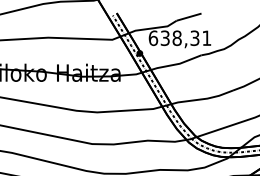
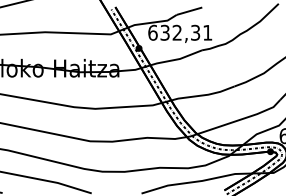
text: (177, 37) -> (177, 32), 638,31 -> 632,31

